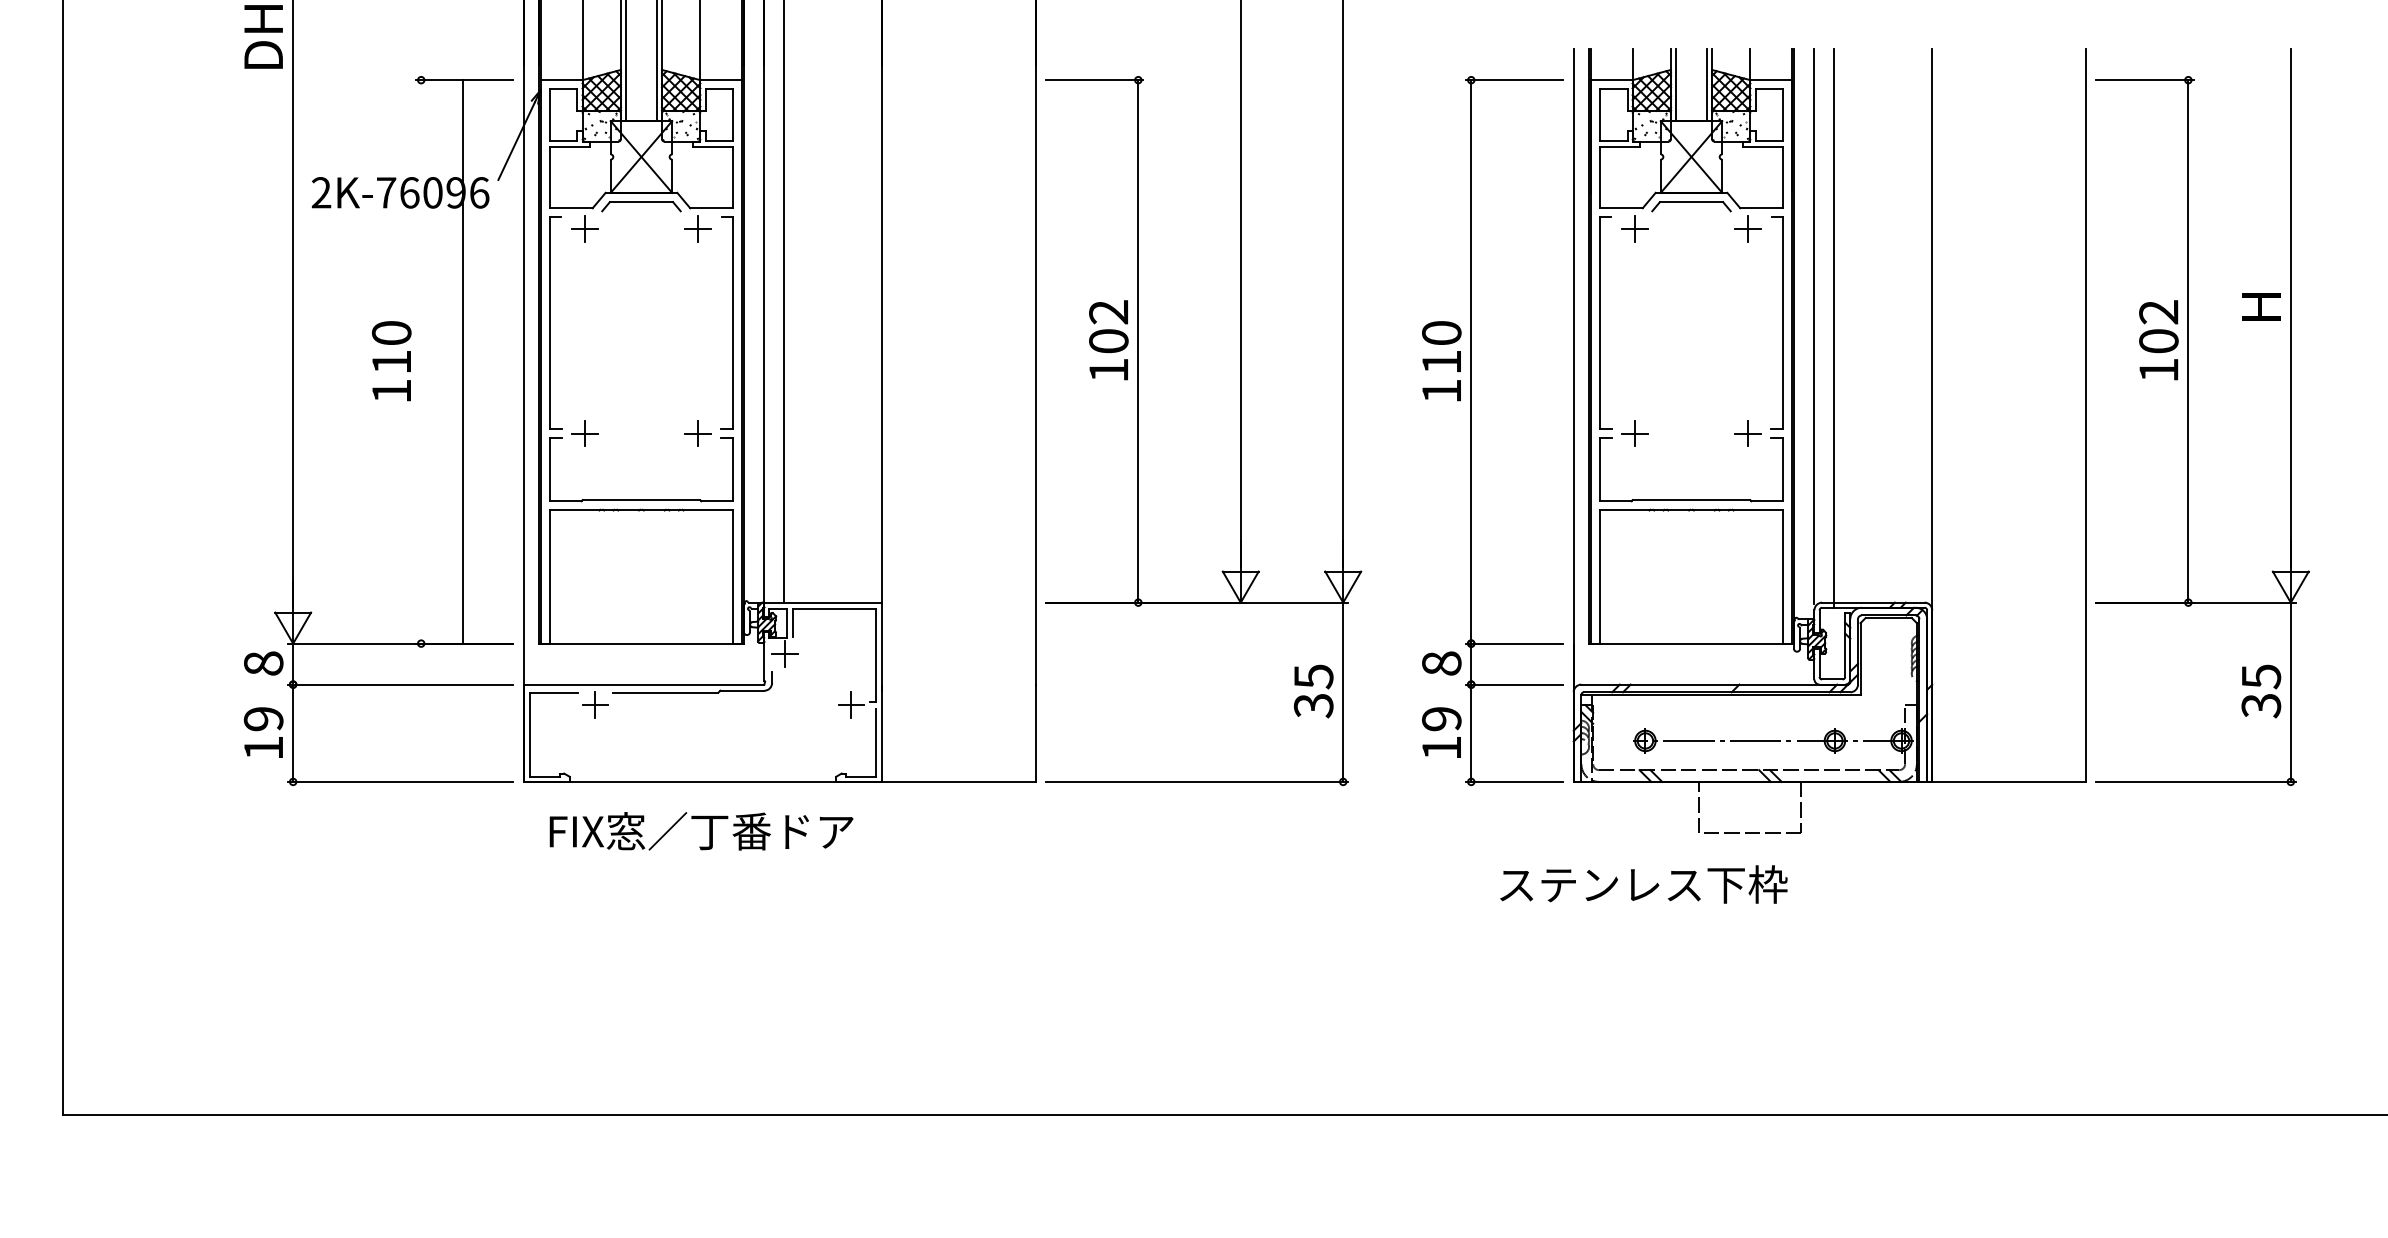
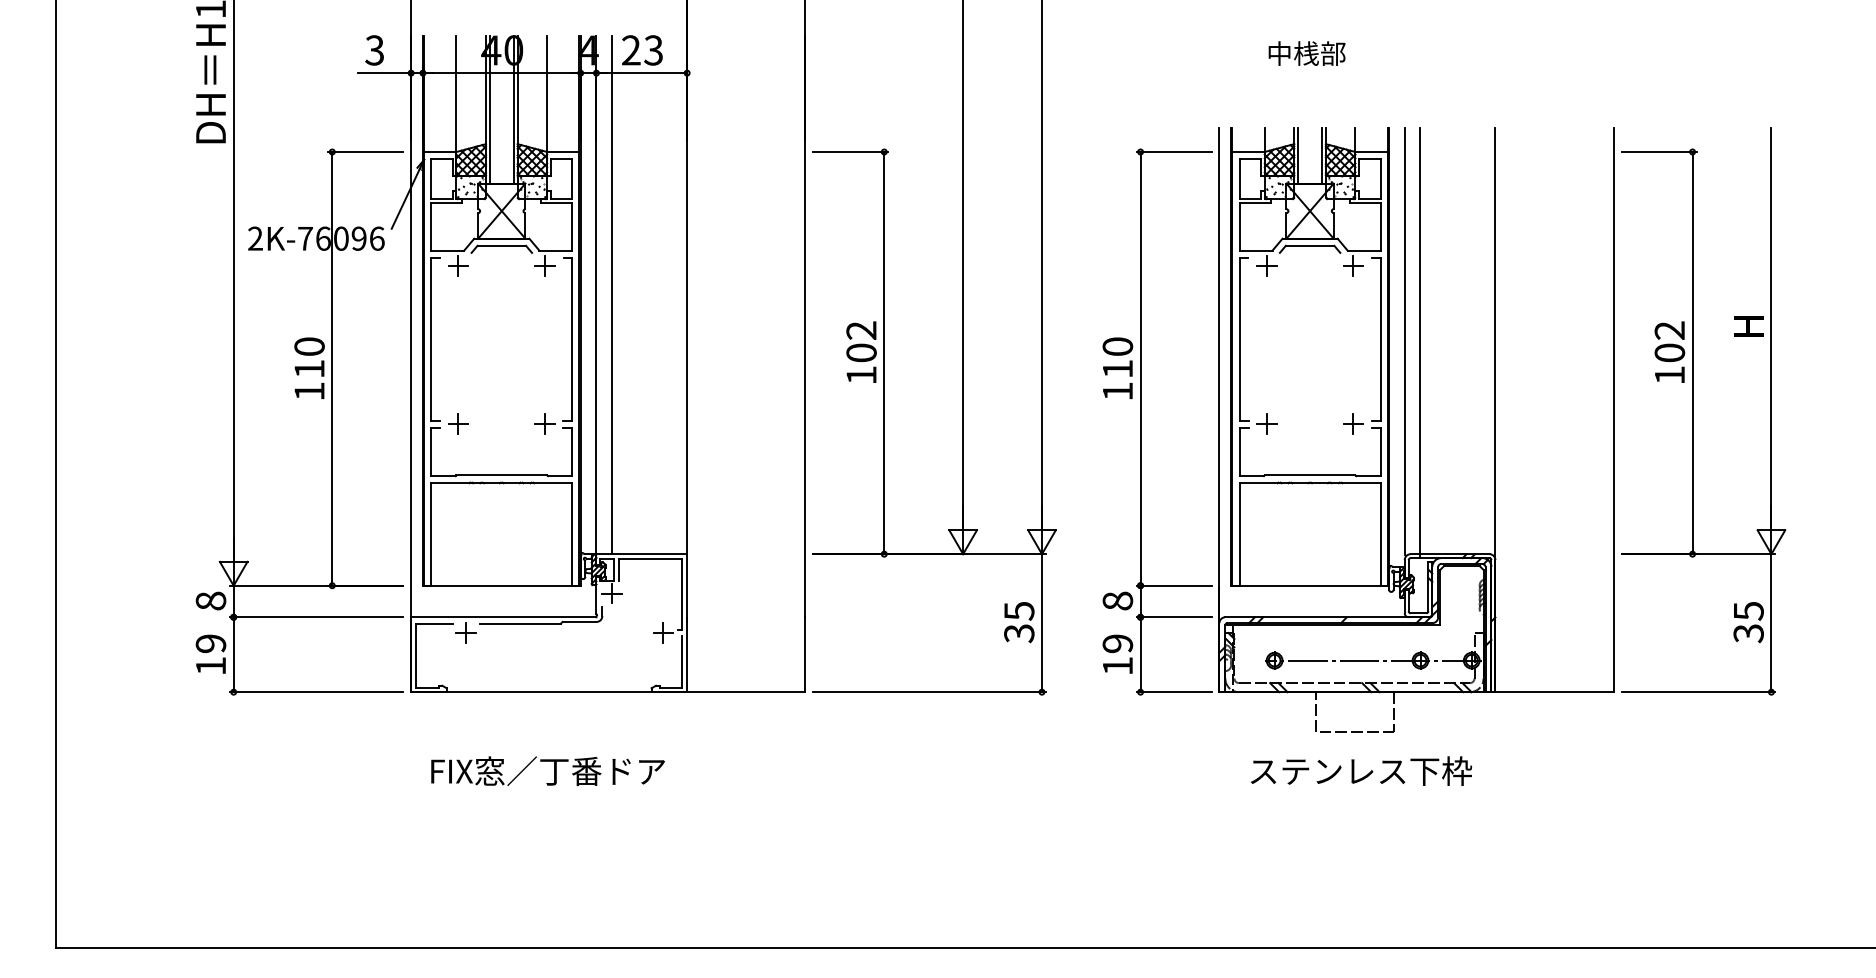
line: (463, 361) -> (332, 368), moved
text: (700, 830) -> (547, 770), moved
text: (1643, 883) -> (1361, 770), moved

